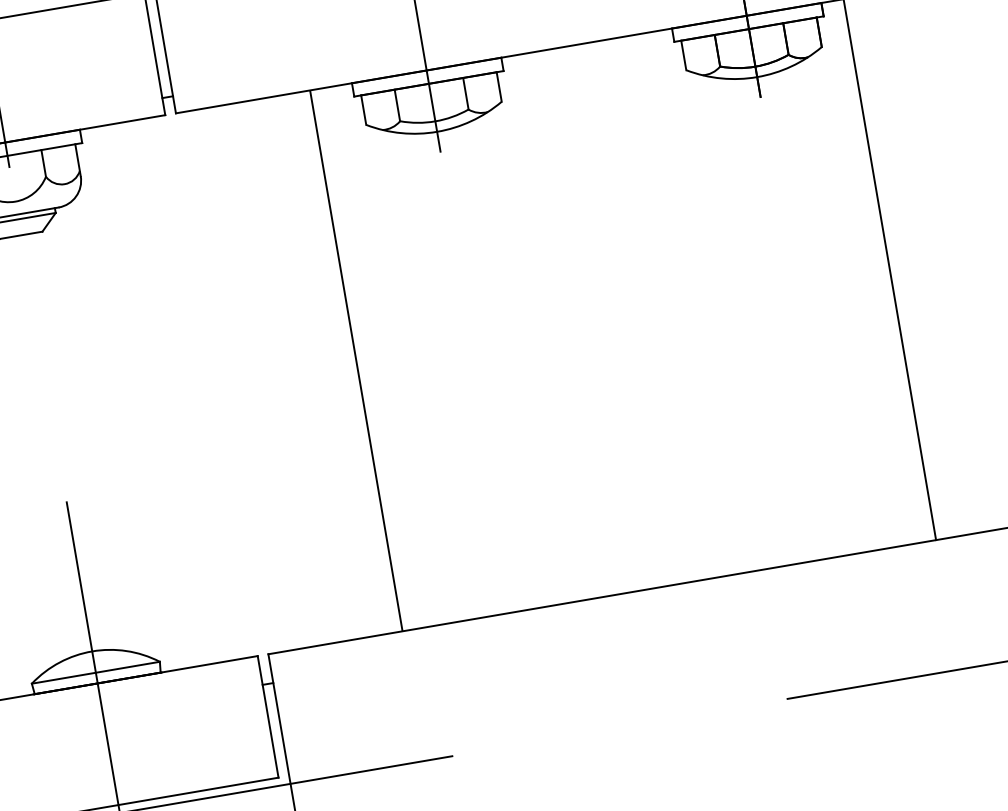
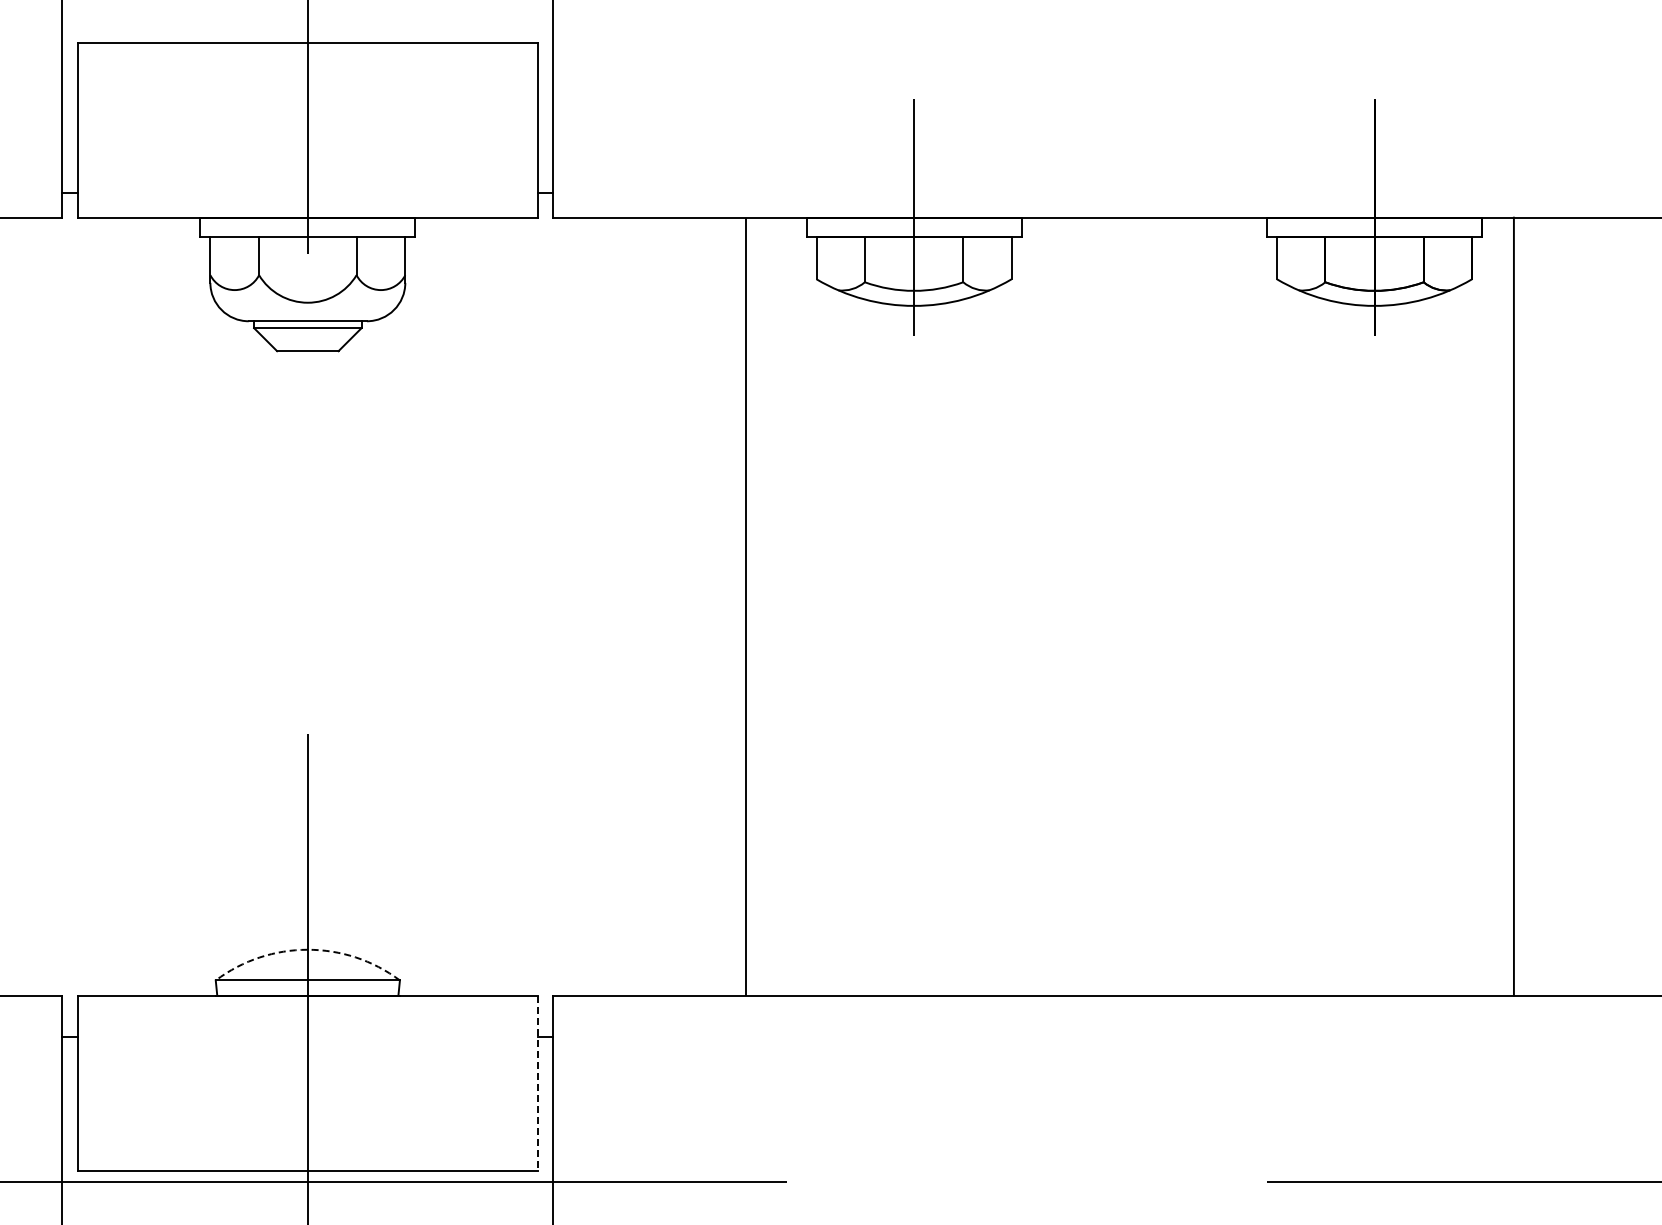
arc: (91, 651) -> (307, 949), solid -> dashed
line: (268, 716) -> (538, 1083), solid -> dashed

